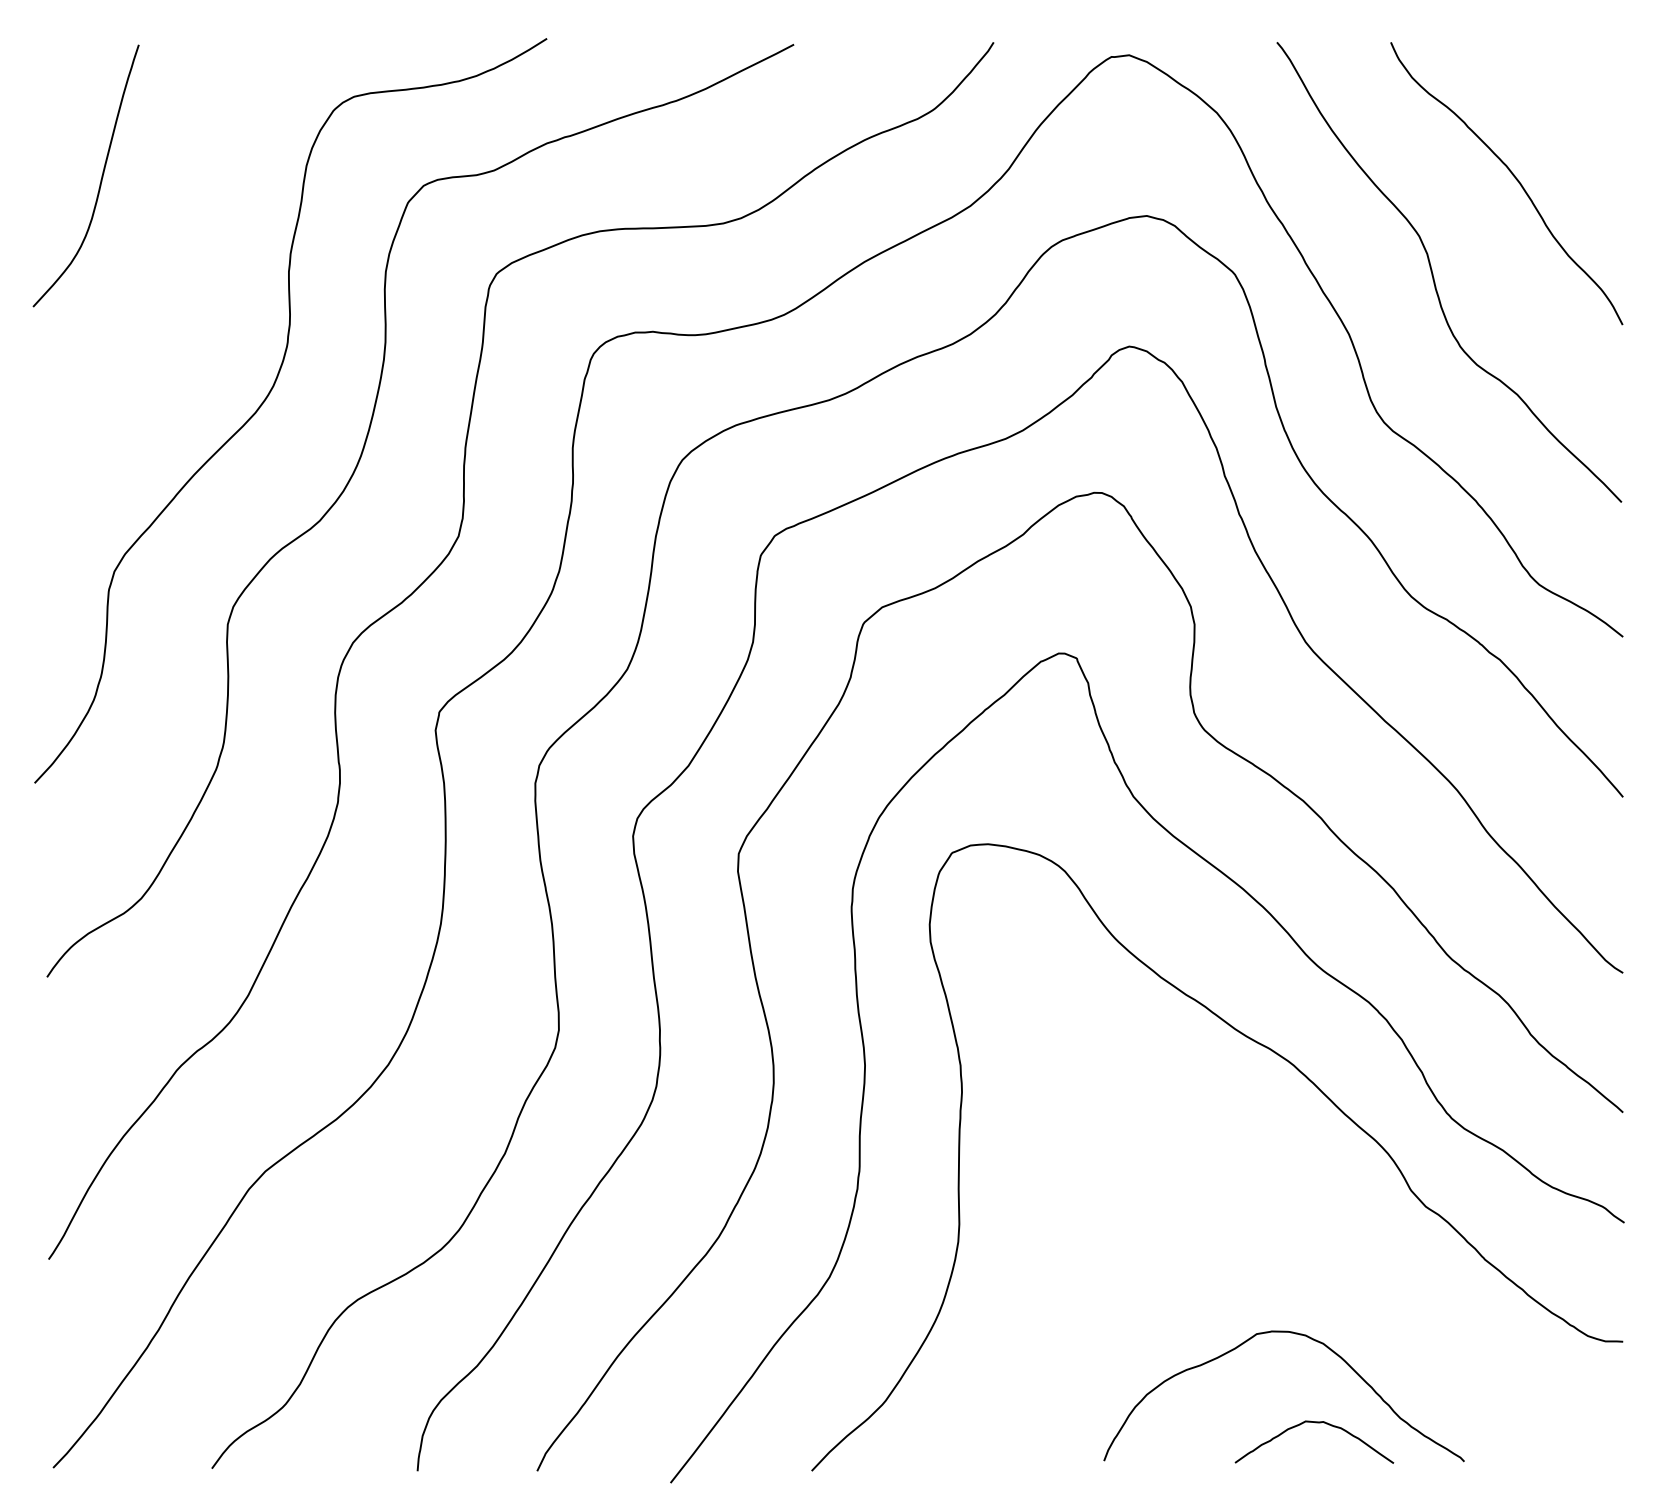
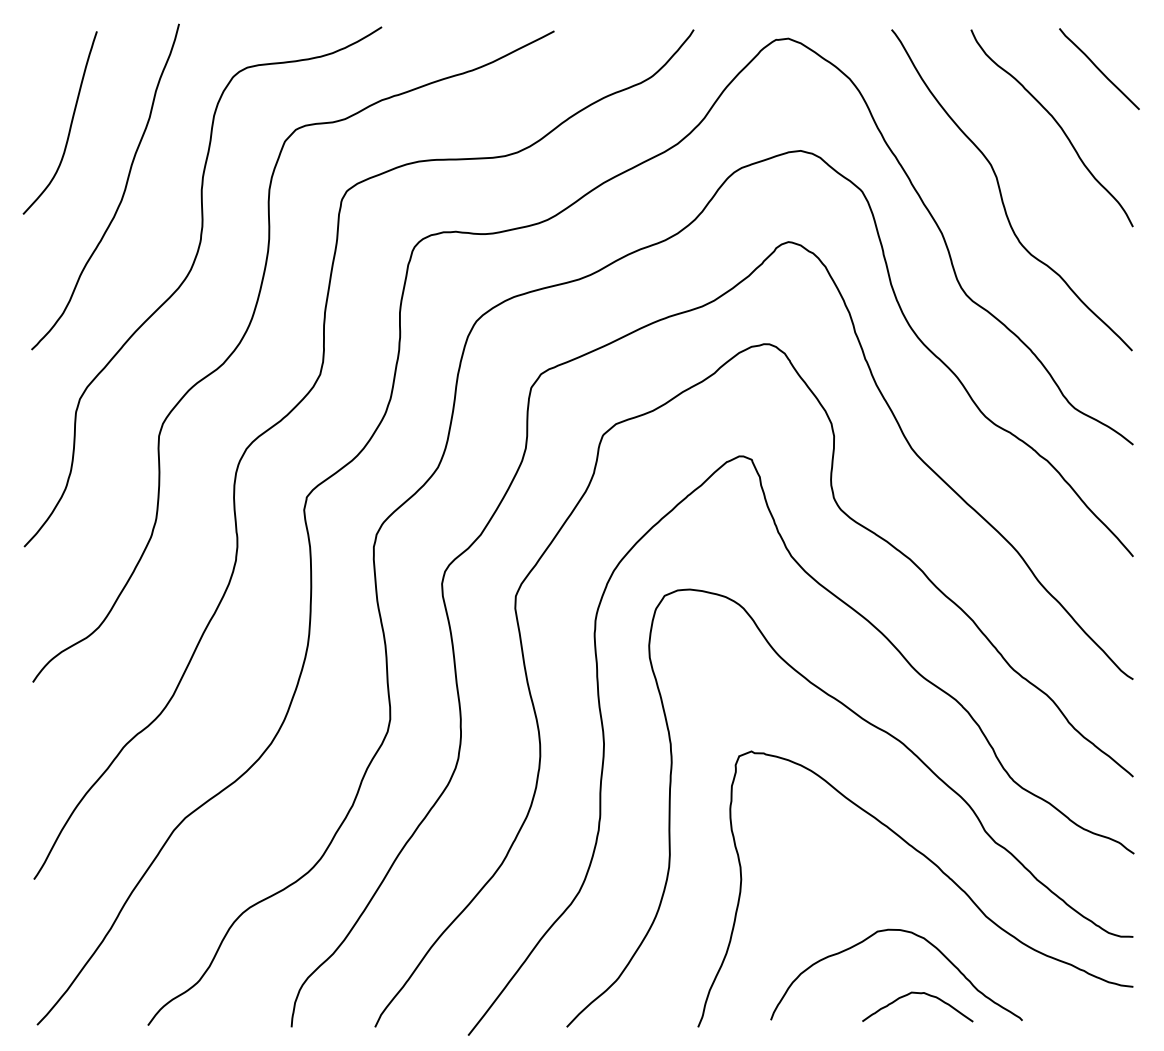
line: (1574, 99) -> (1099, 69), added
curve: (176, 274) -> (123, 191), added
curve: (1338, 1239) -> (934, 865), added

